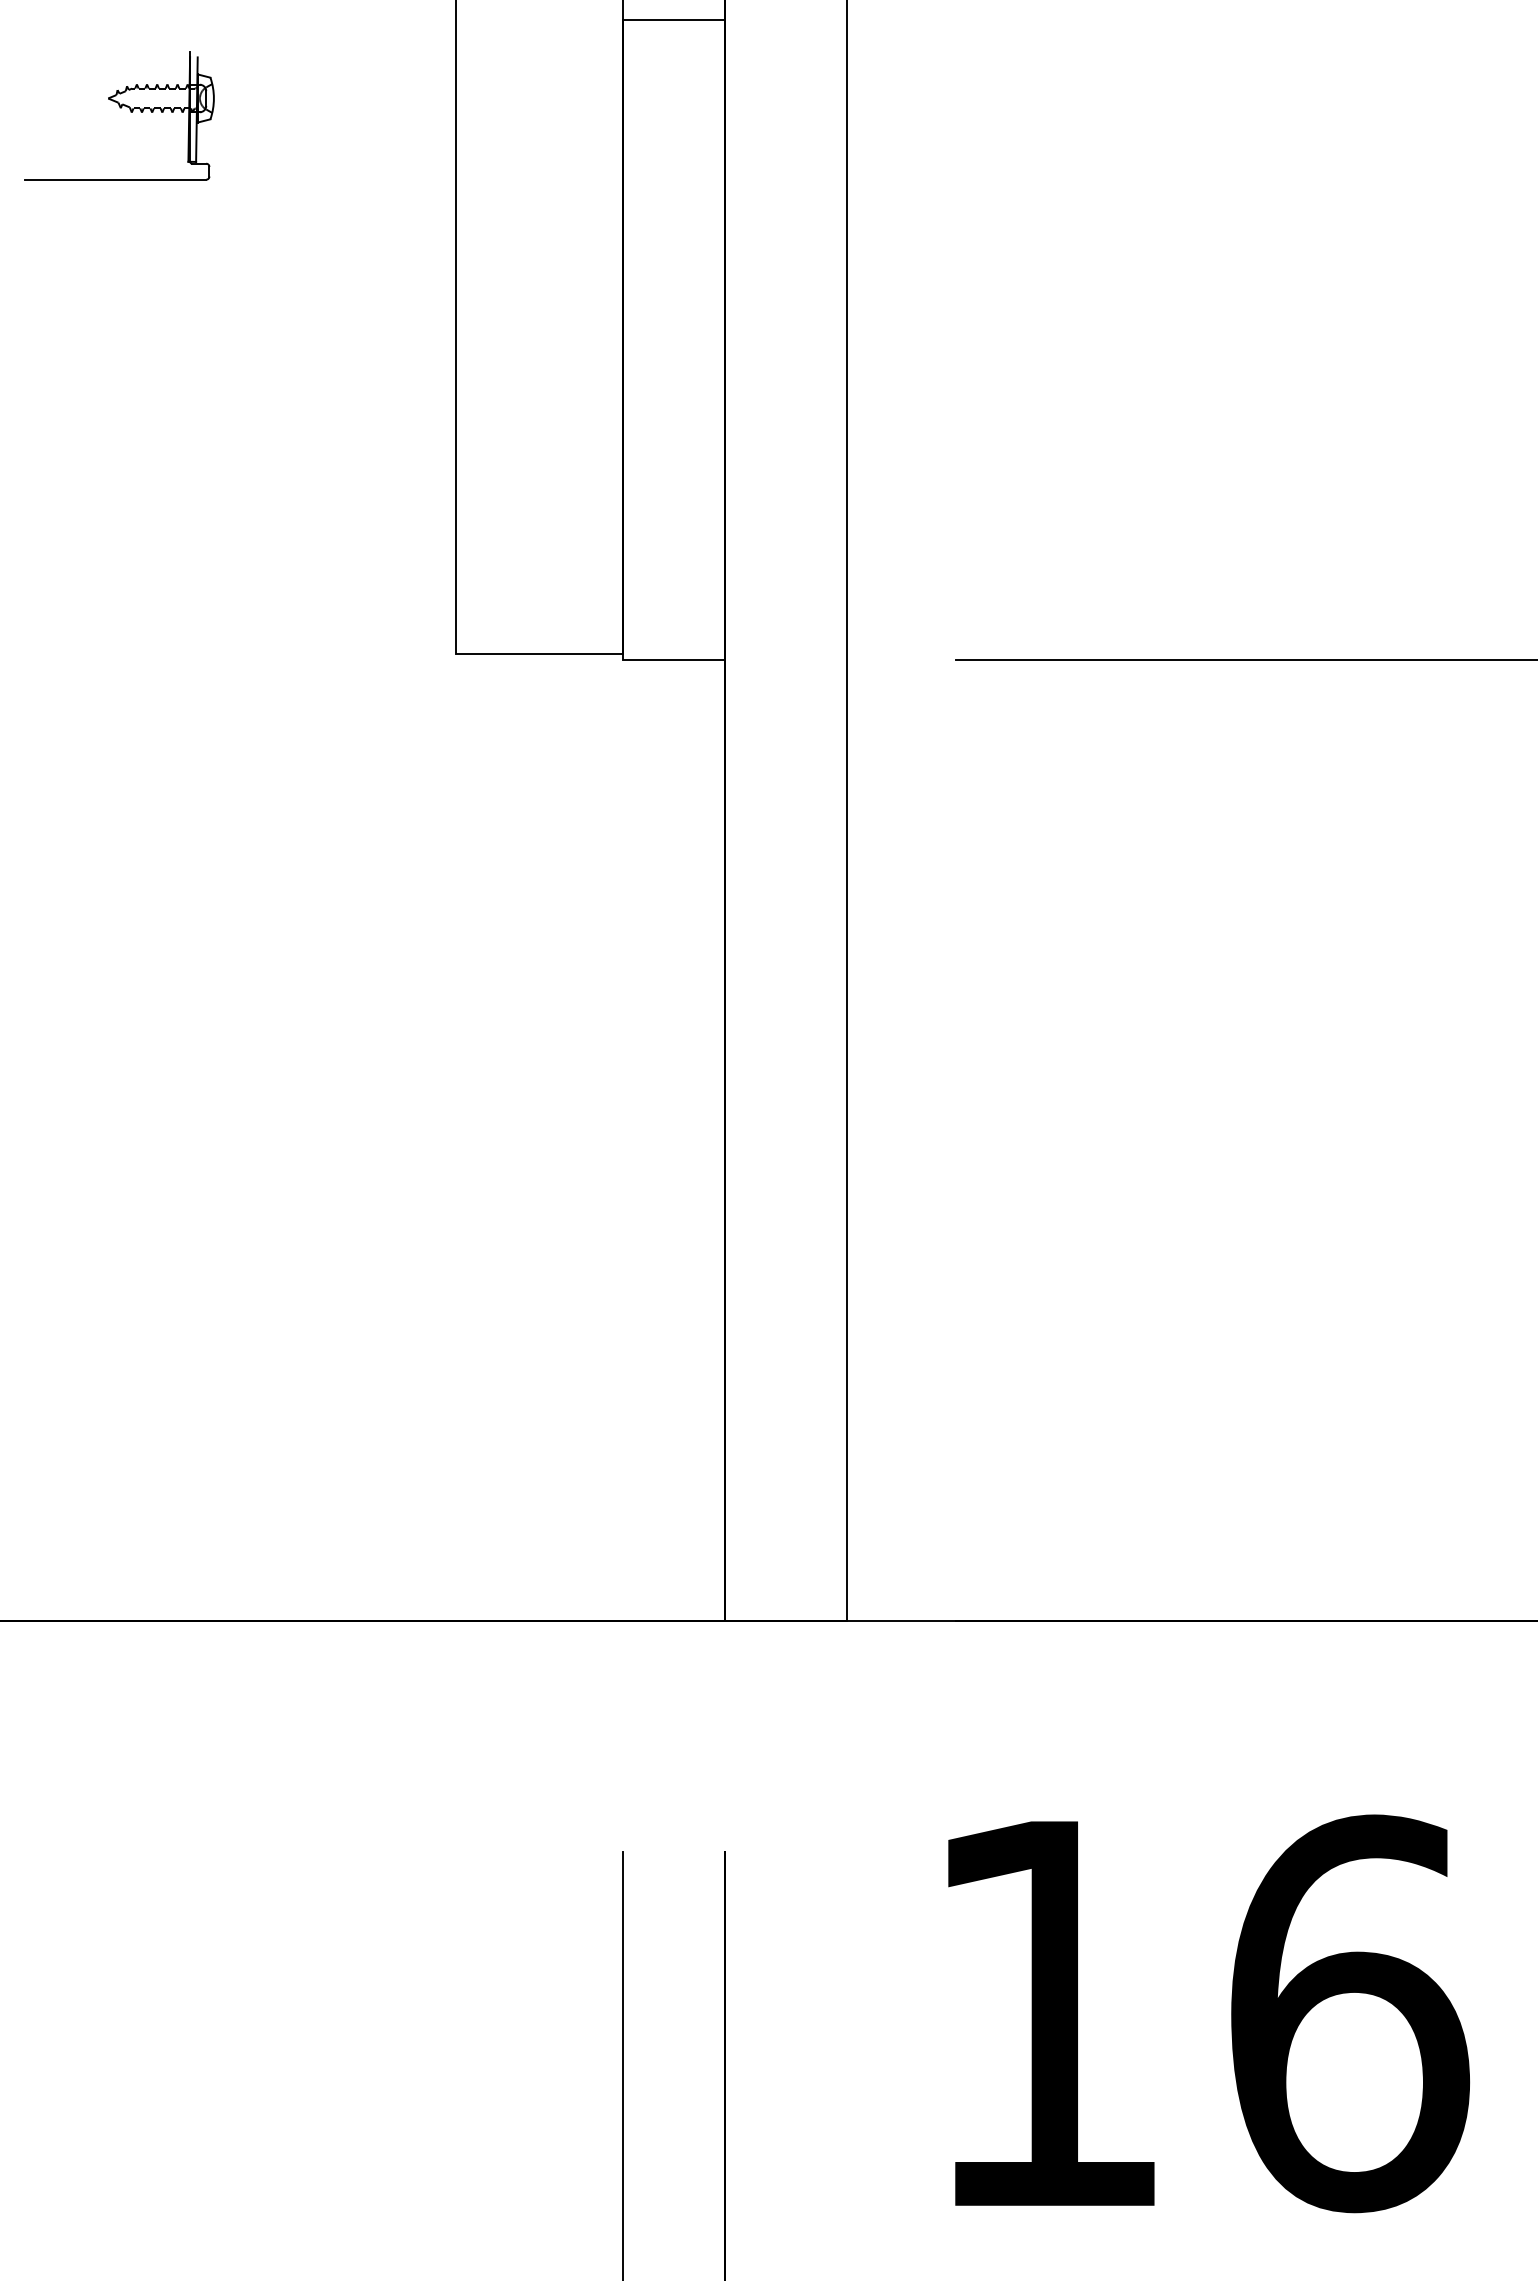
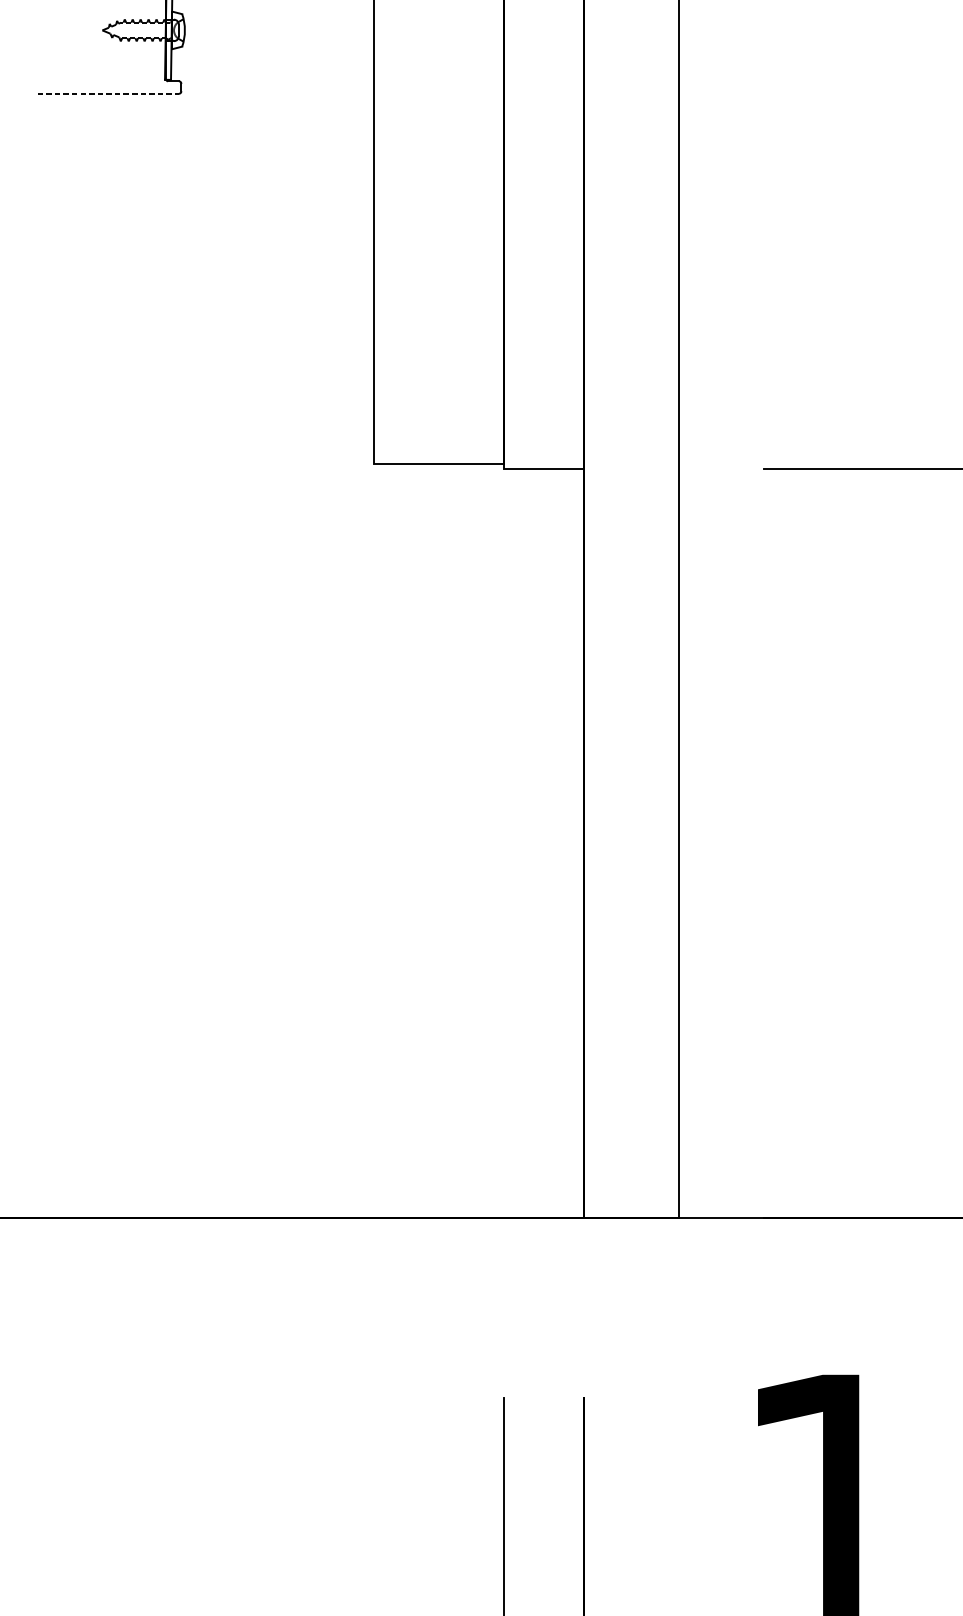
line: (115, 179) -> (108, 93), solid -> dashed

